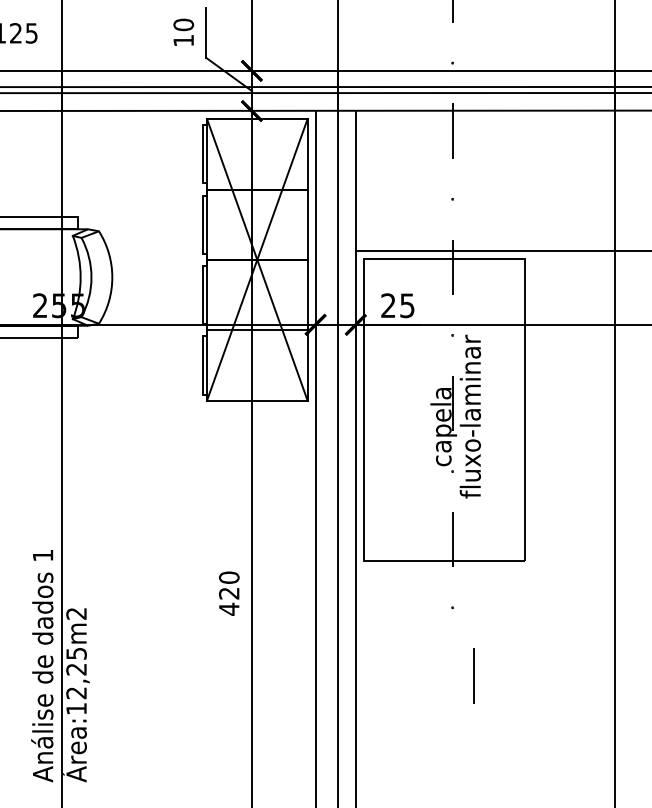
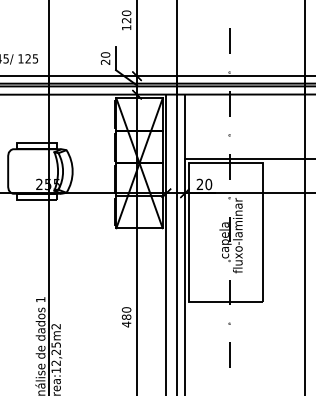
text: (183, 39) -> (105, 61), 10 -> 20
text: (406, 305) -> (208, 184), 25 -> 20
text: (229, 591) -> (126, 316), 420 -> 480
line: (474, 674) -> (229, 354), moved

